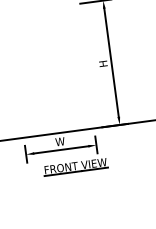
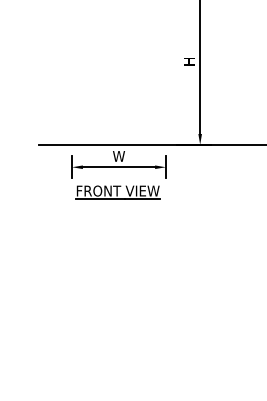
part: (75, 167) -> (117, 192), moved

